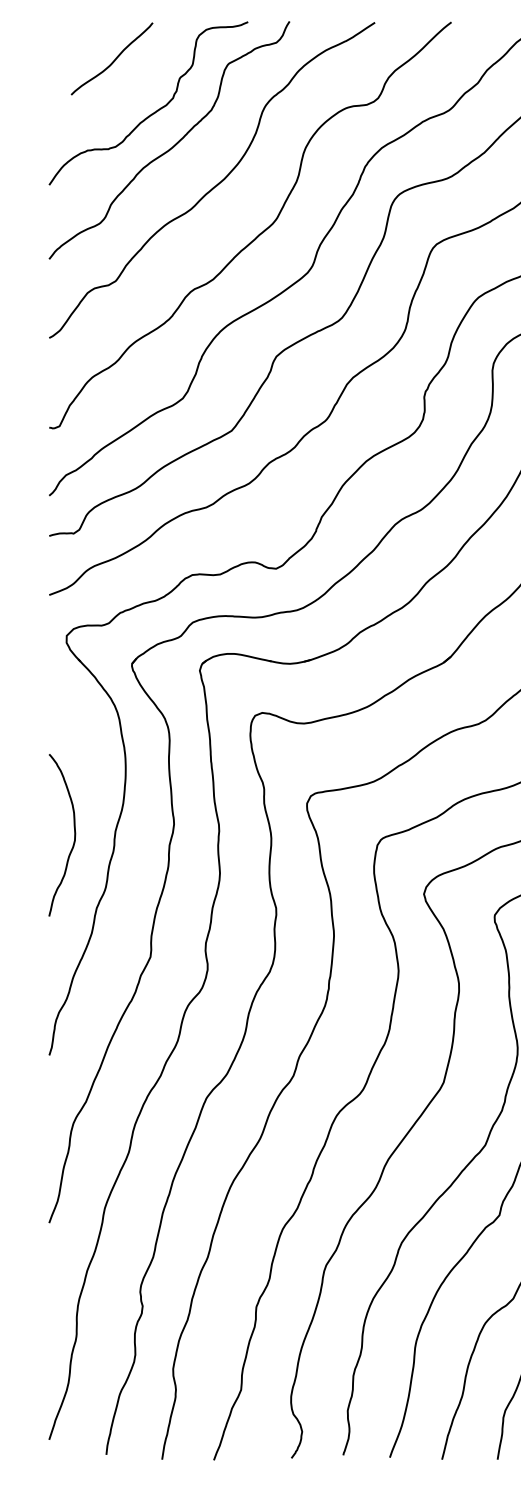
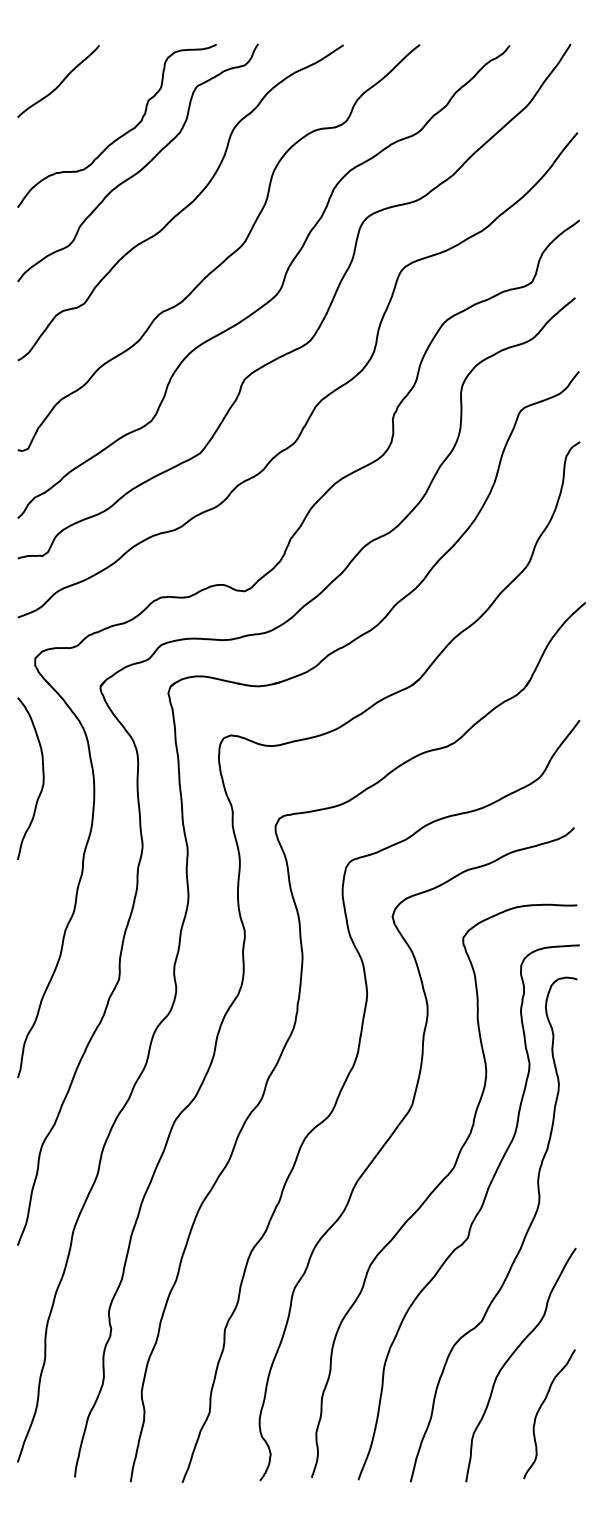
curve: (113, 59) -> (60, 82), moved
curve: (73, 834) -> (42, 778), moved

